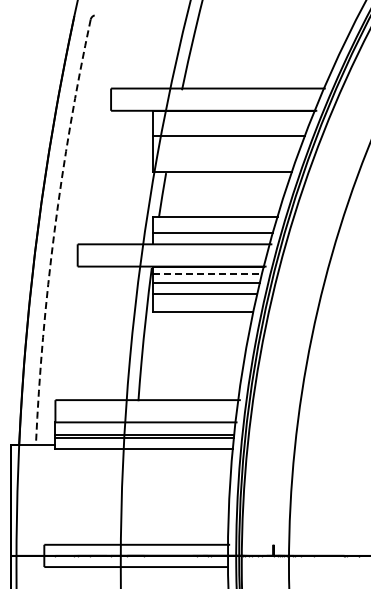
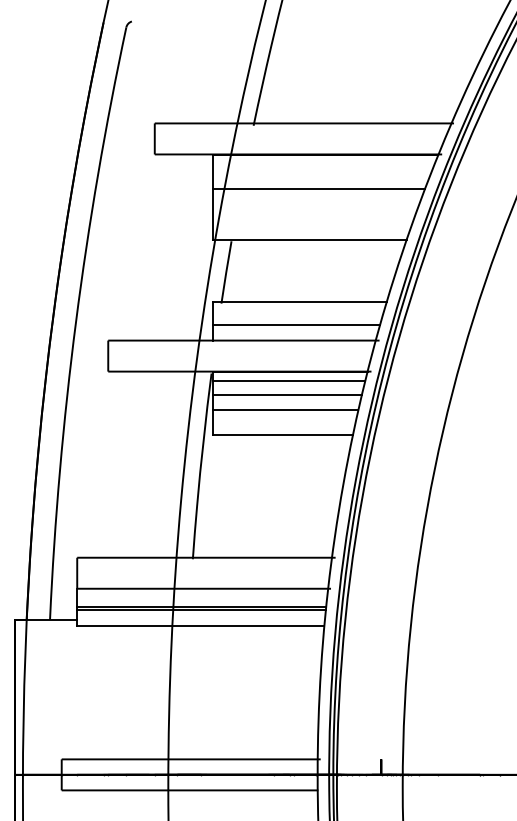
arc: (54, 231) -> (75, 322), dashed -> solid
line: (207, 273) -> (289, 381), dashed -> solid

